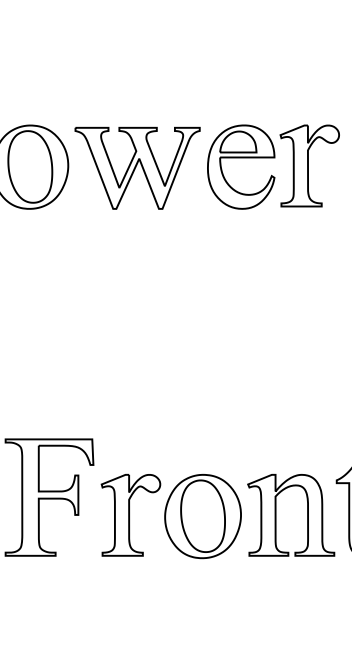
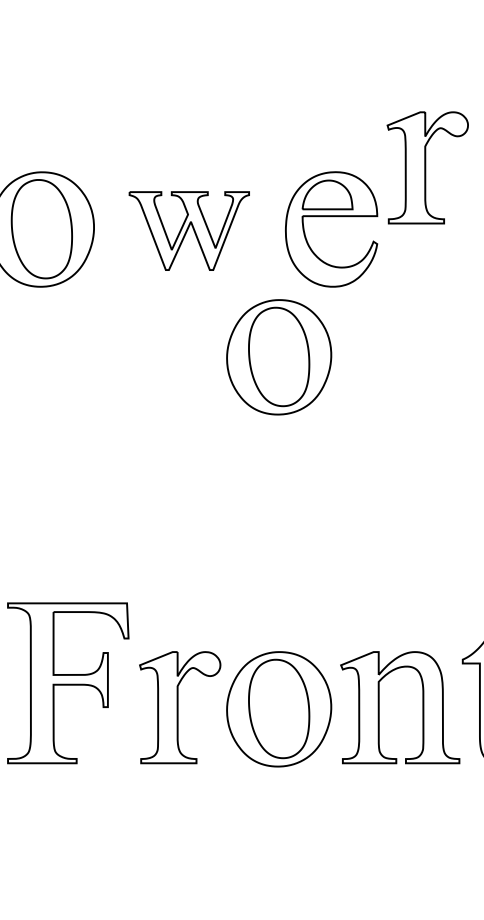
part: (309, 165) -> (427, 167), moved
part: (137, 167) -> (189, 230), size x0.7
part: (203, 260) -> (279, 357), added

